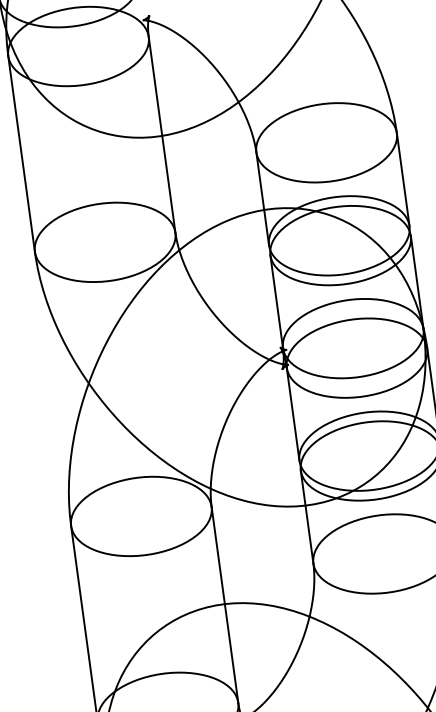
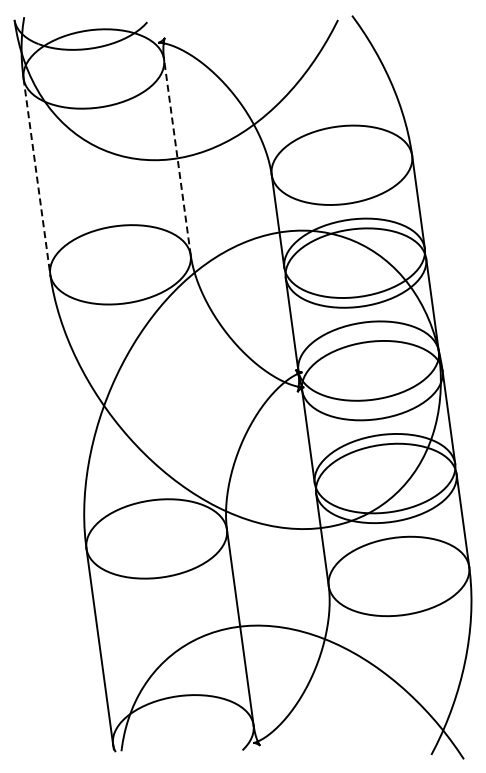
line: (162, 135) -> (177, 157), solid -> dashed
line: (21, 154) -> (36, 176), solid -> dashed

